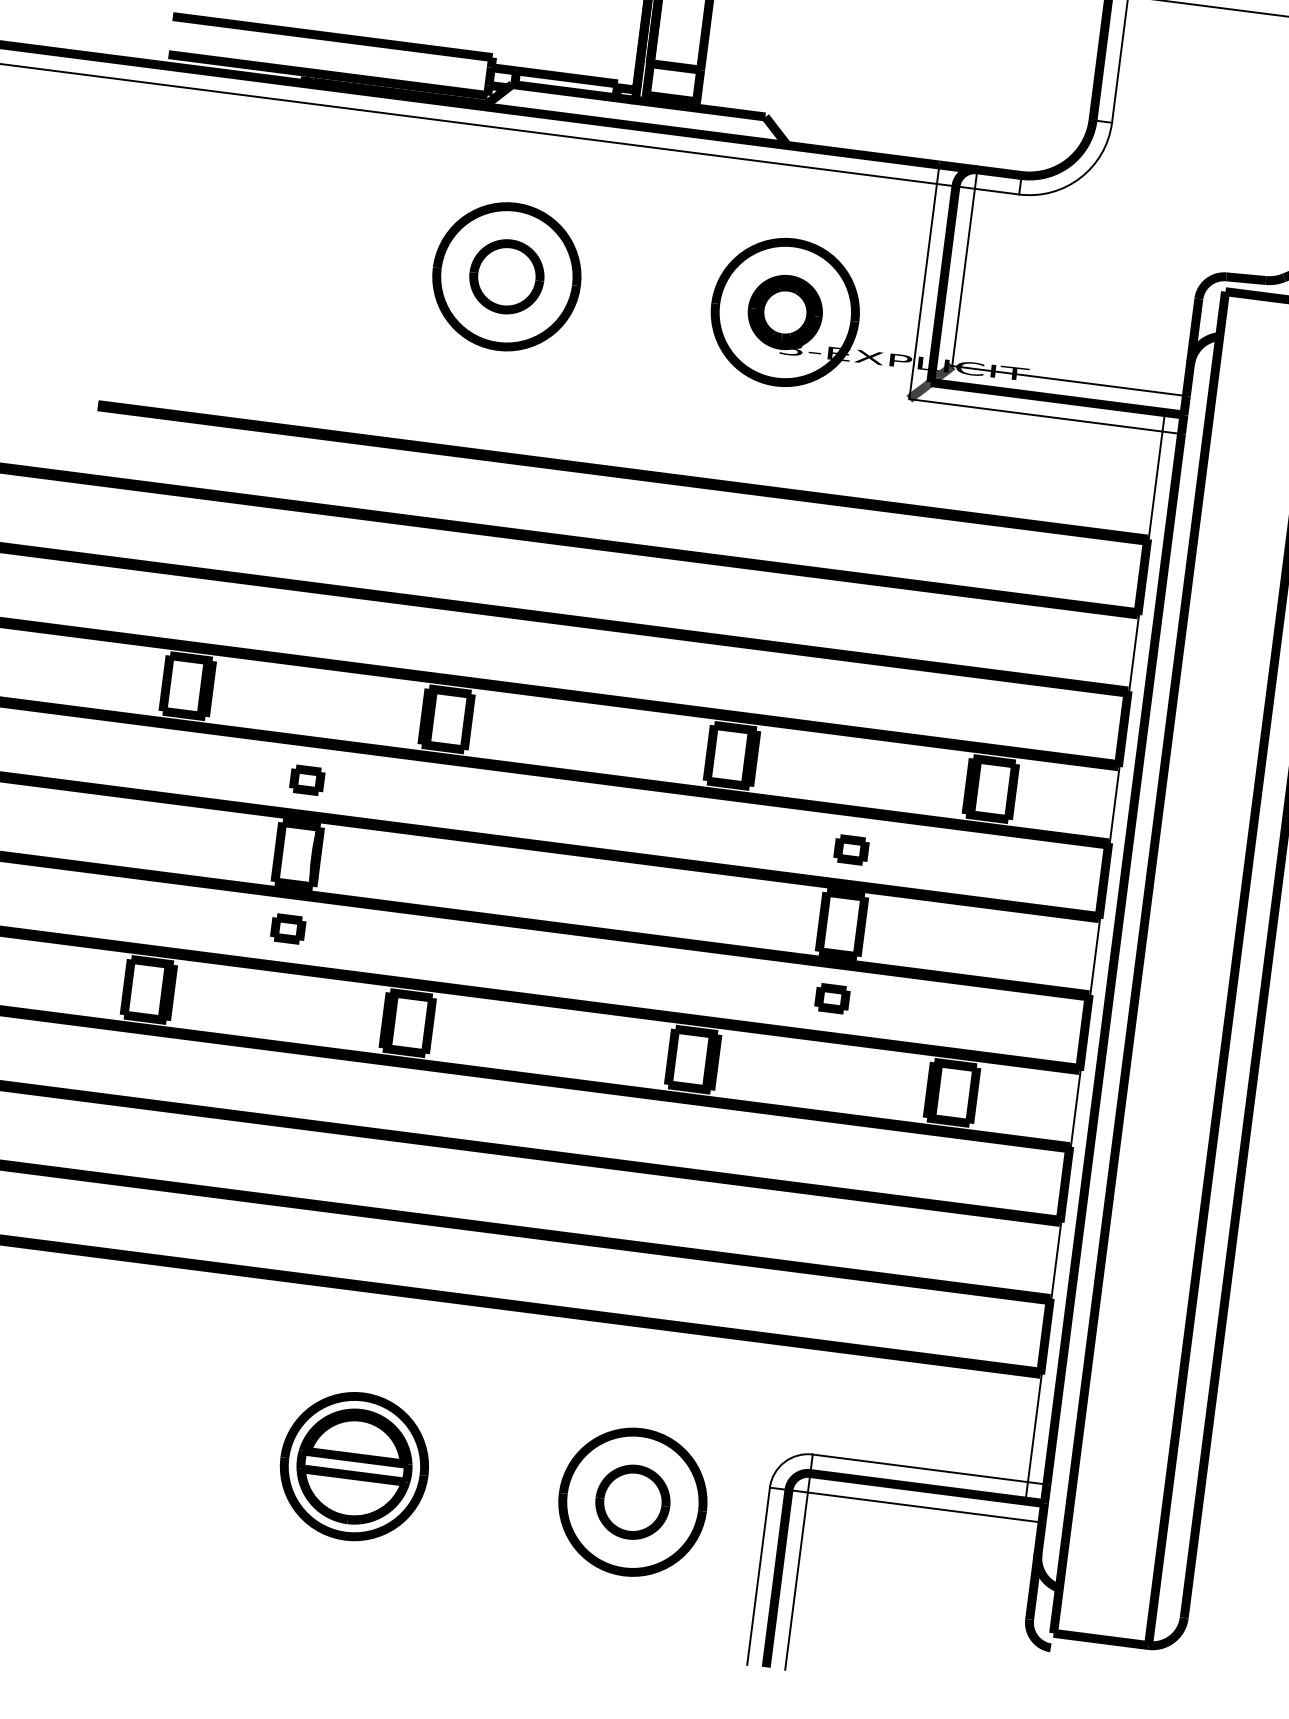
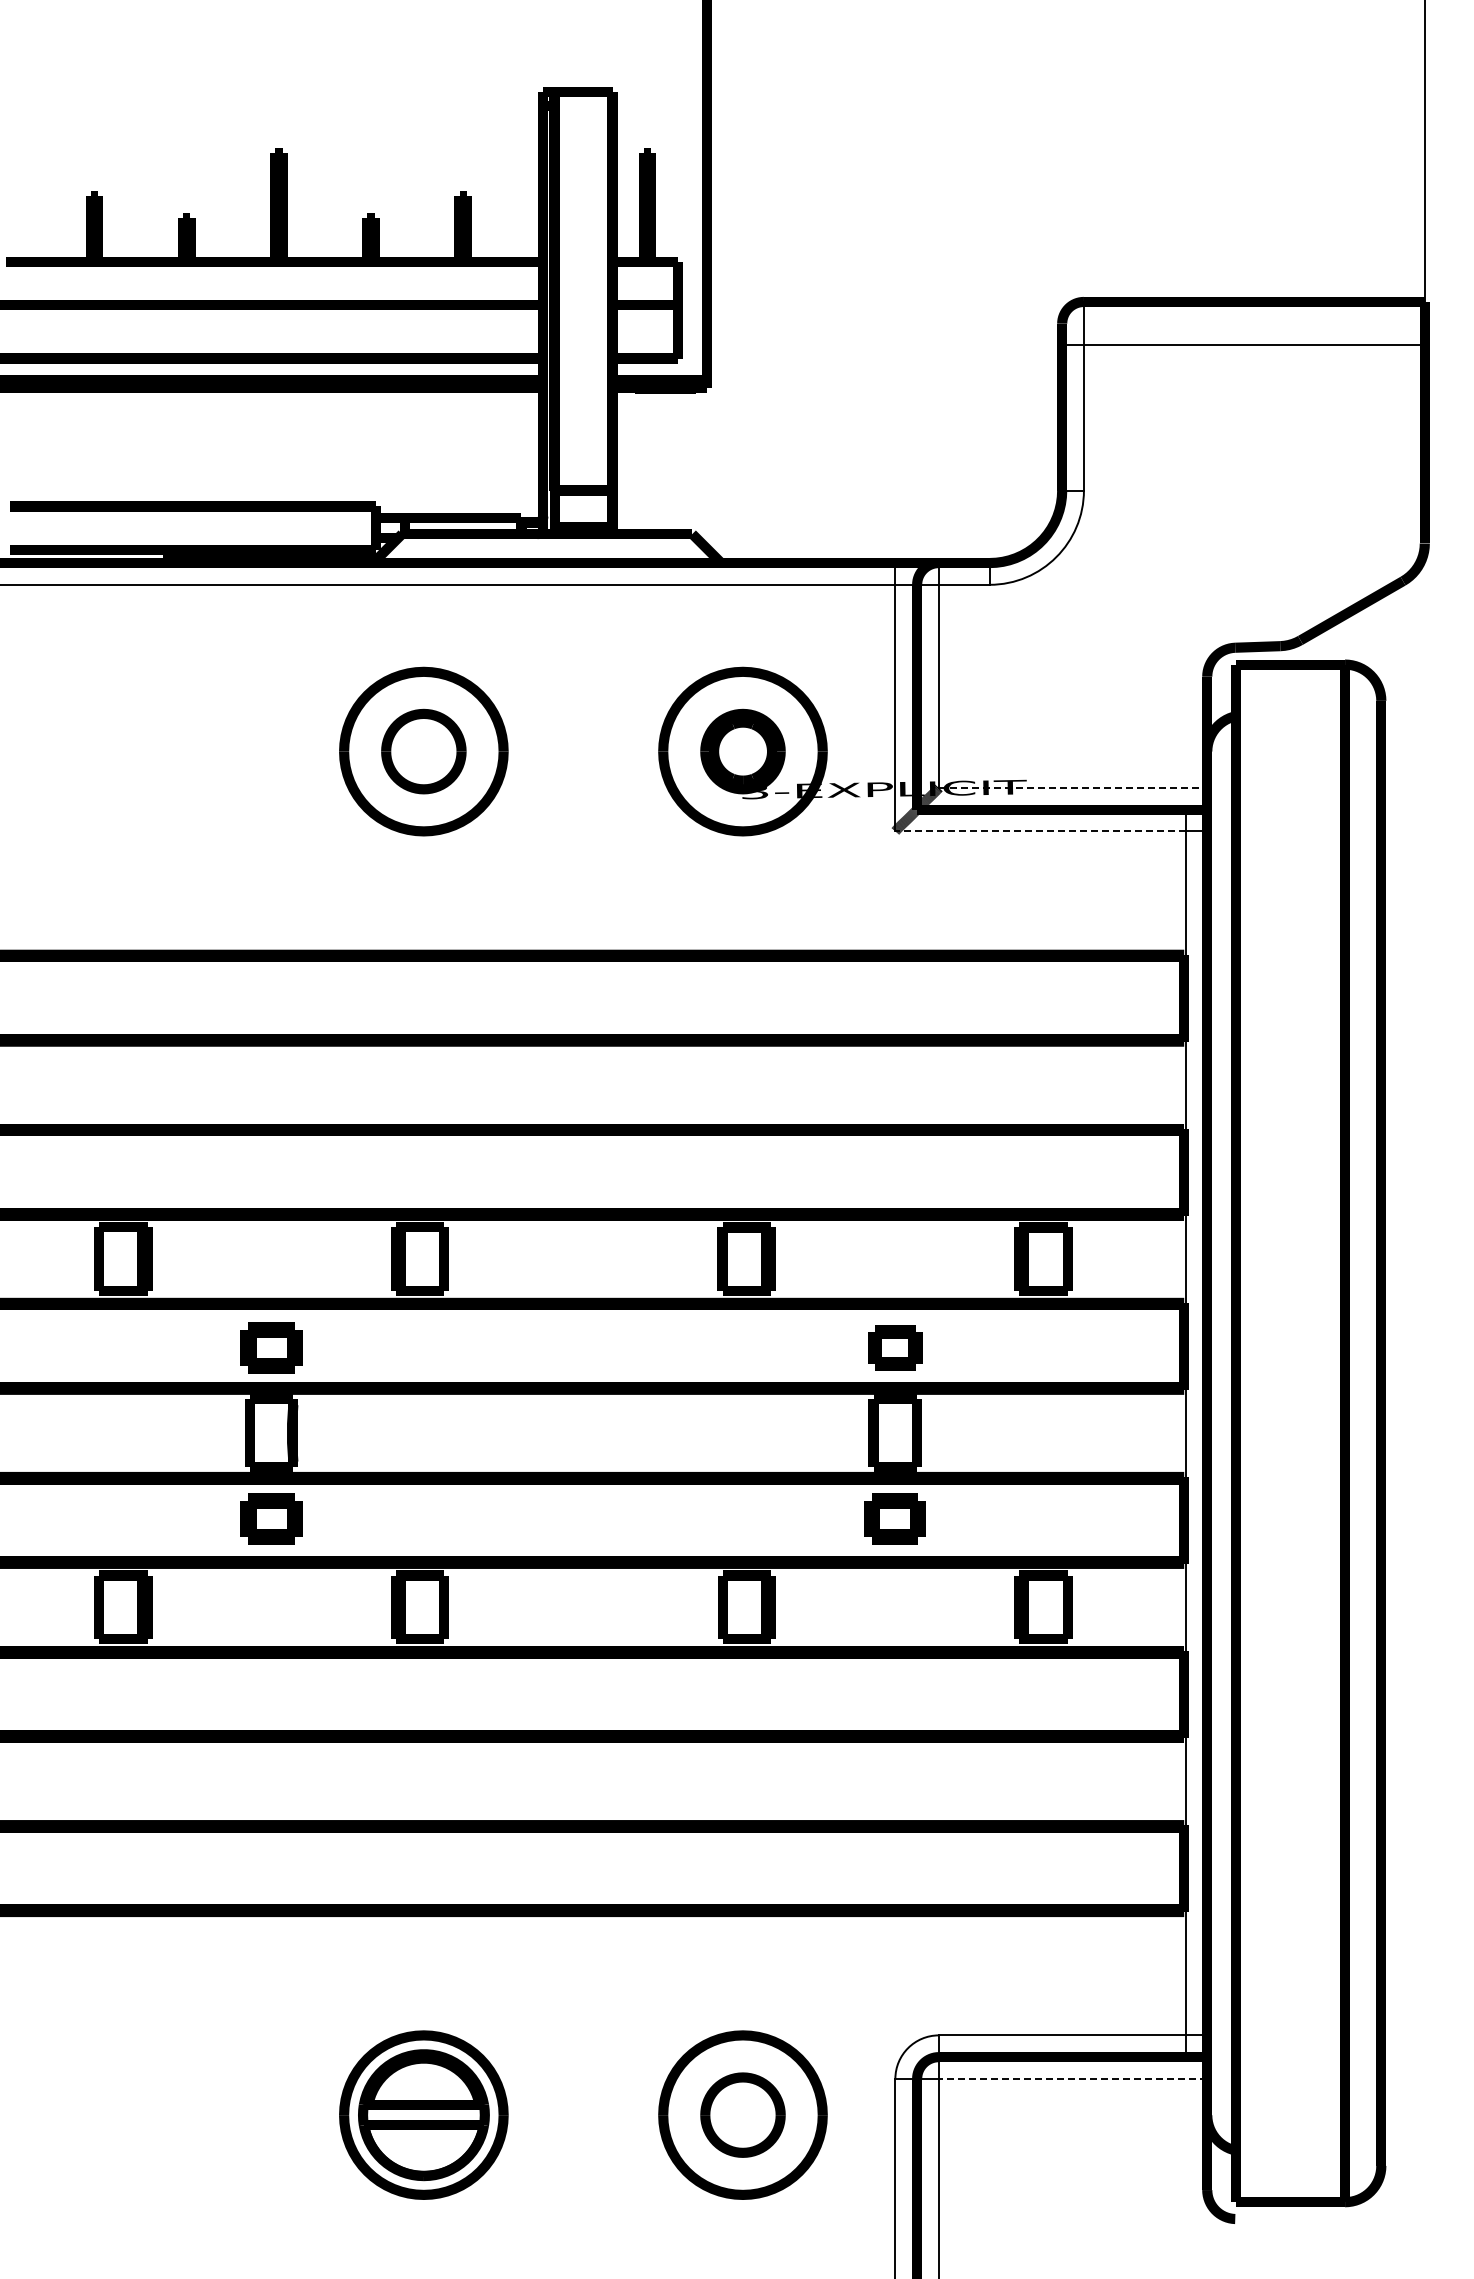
line: (1069, 380) -> (1073, 787), solid -> dashed
line: (1035, 415) -> (1039, 831), solid -> dashed
part: (307, 779) -> (271, 1347), size x1.6
part: (851, 850) -> (895, 1348), size x1.4
part: (288, 928) -> (271, 1518), size x1.6
part: (832, 998) -> (895, 1518), size x1.6
line: (924, 1507) -> (1072, 2078), solid -> dashed

